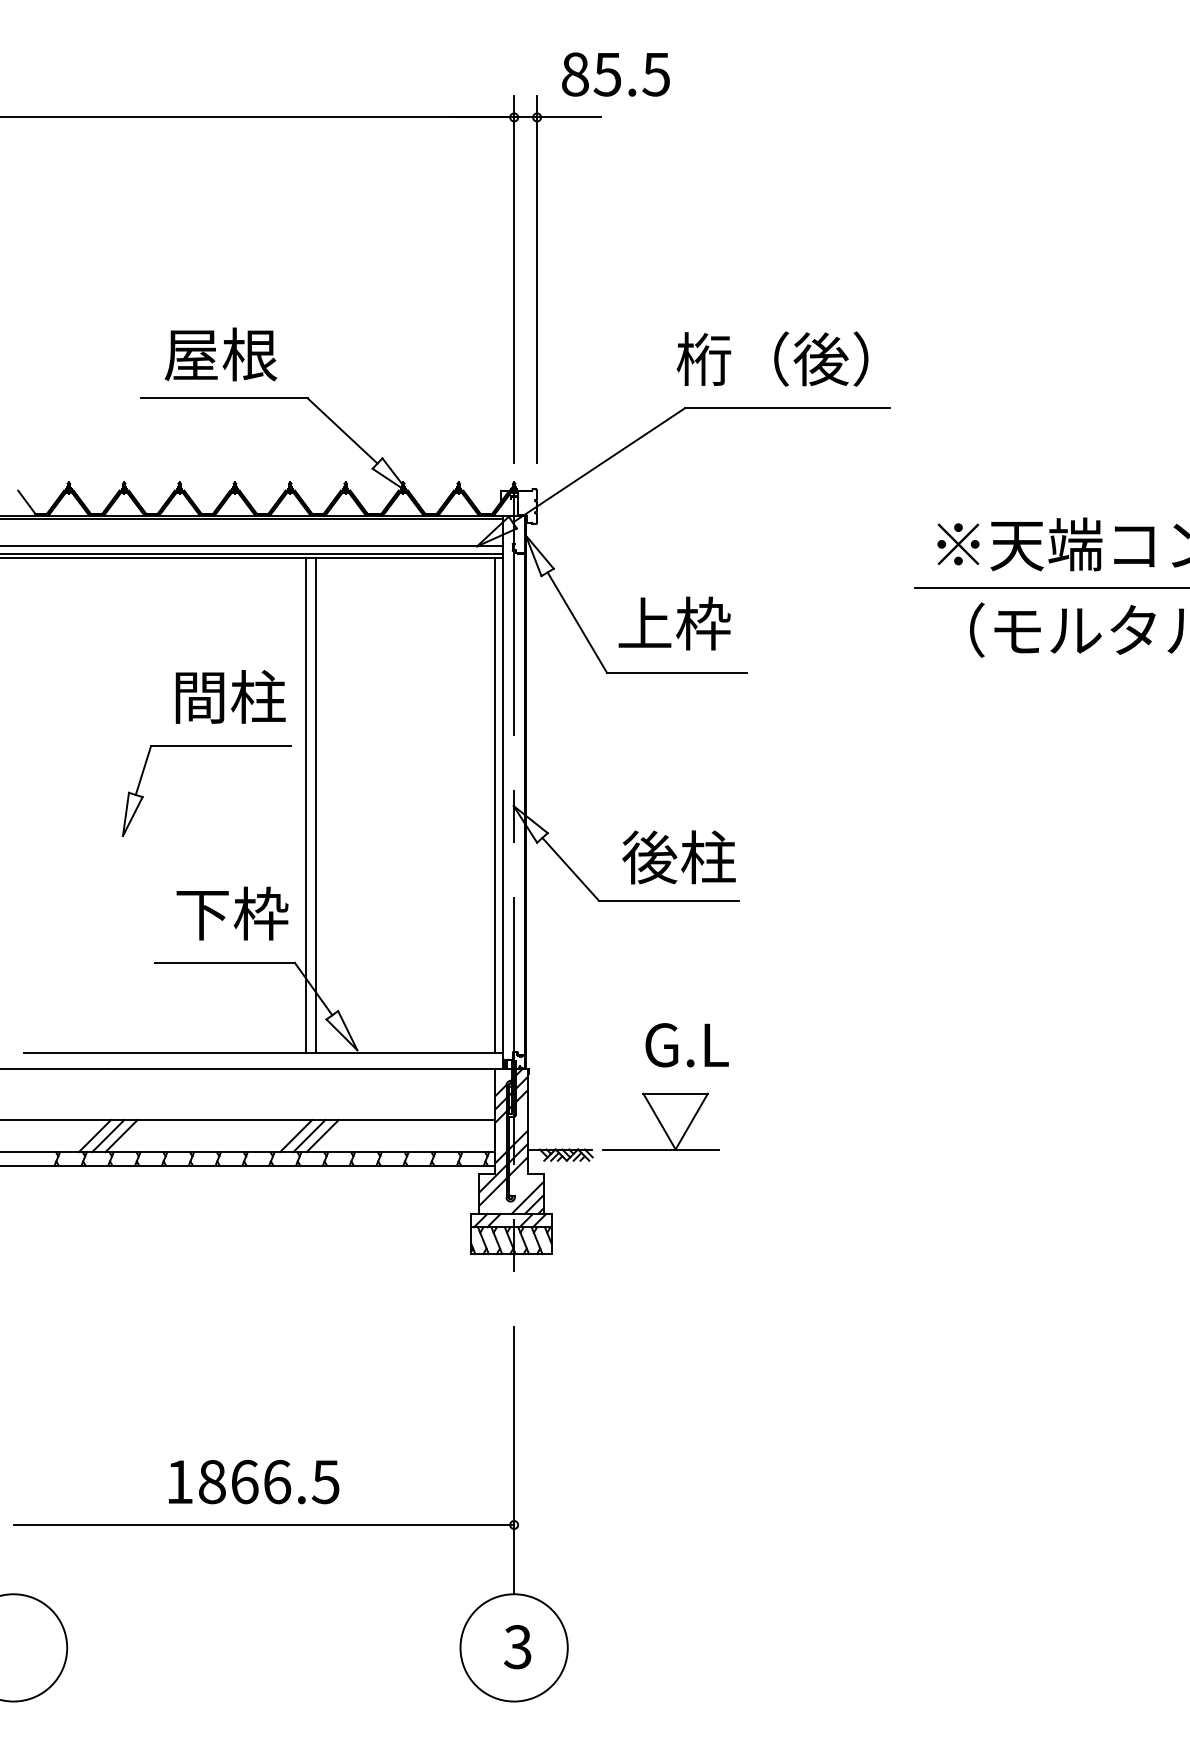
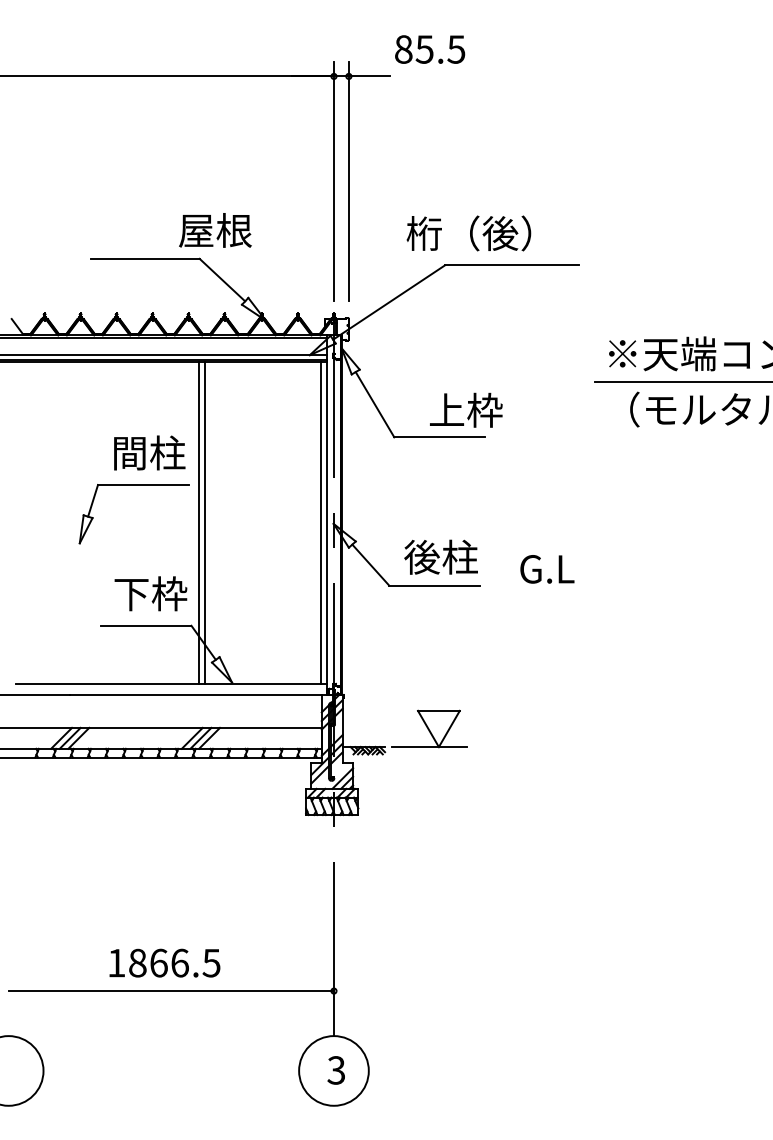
text: (616, 74) -> (430, 49), moved
text: (221, 354) -> (215, 230), moved
text: (771, 359) -> (468, 233), moved
text: (675, 622) -> (466, 409), moved
text: (687, 1045) -> (547, 569), moved

